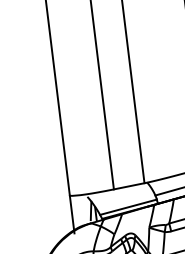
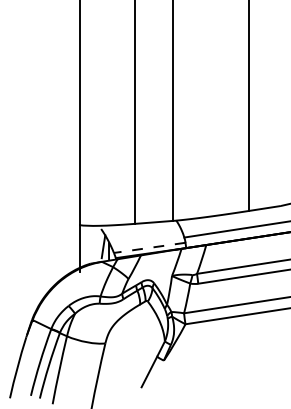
line: (128, 206) -> (149, 247), solid -> dashed

